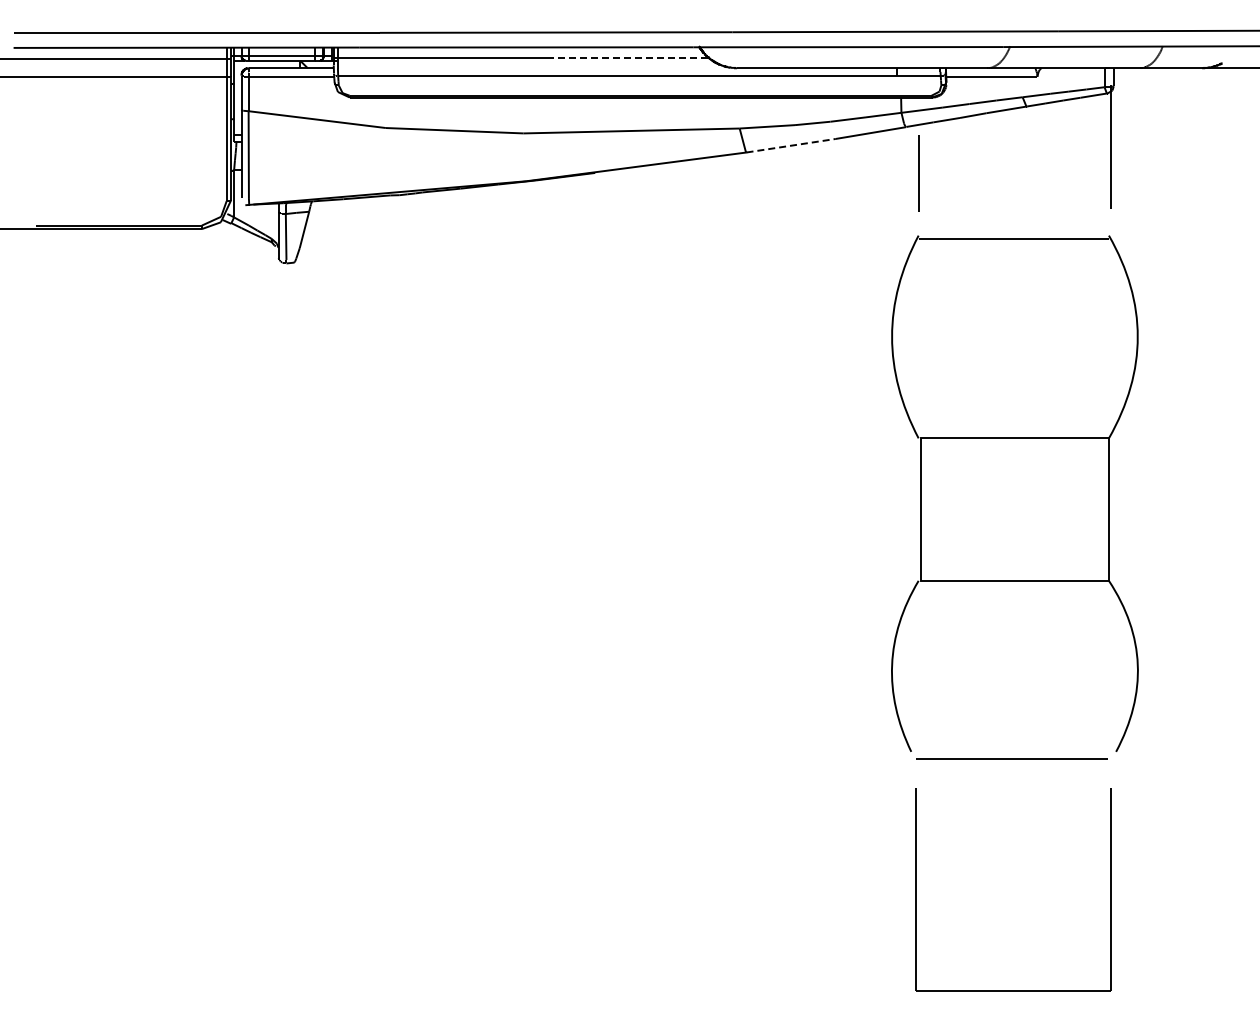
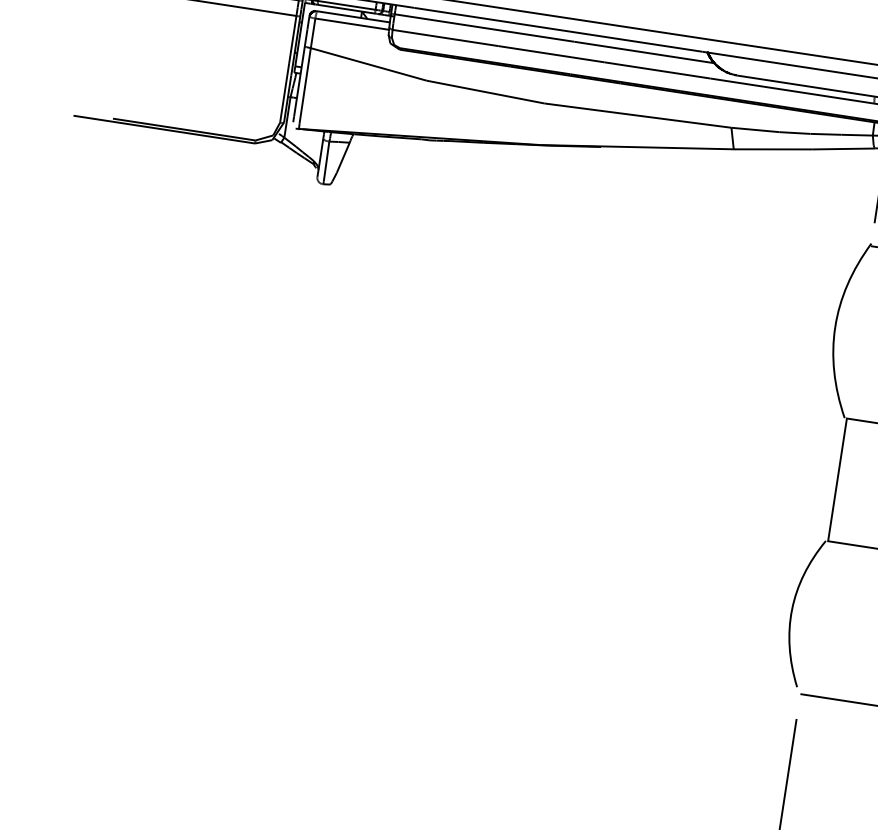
line: (628, 58) -> (644, 52), dashed -> solid
line: (791, 145) -> (773, 149), dashed -> solid

